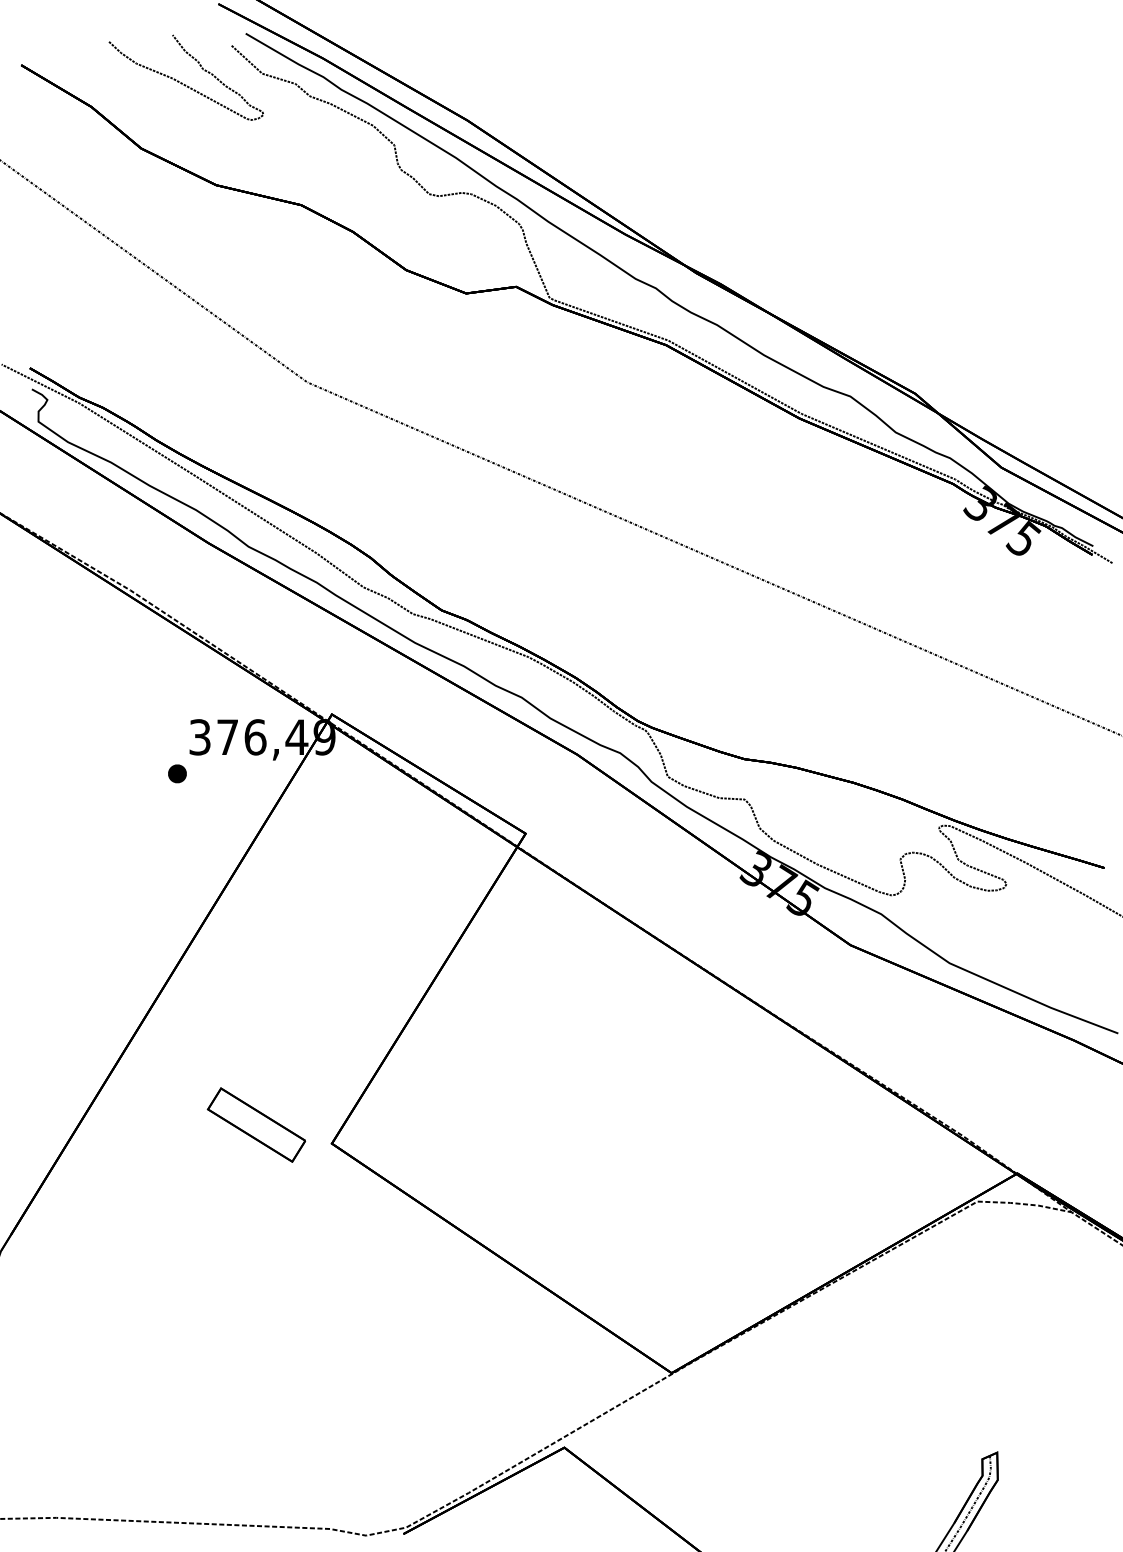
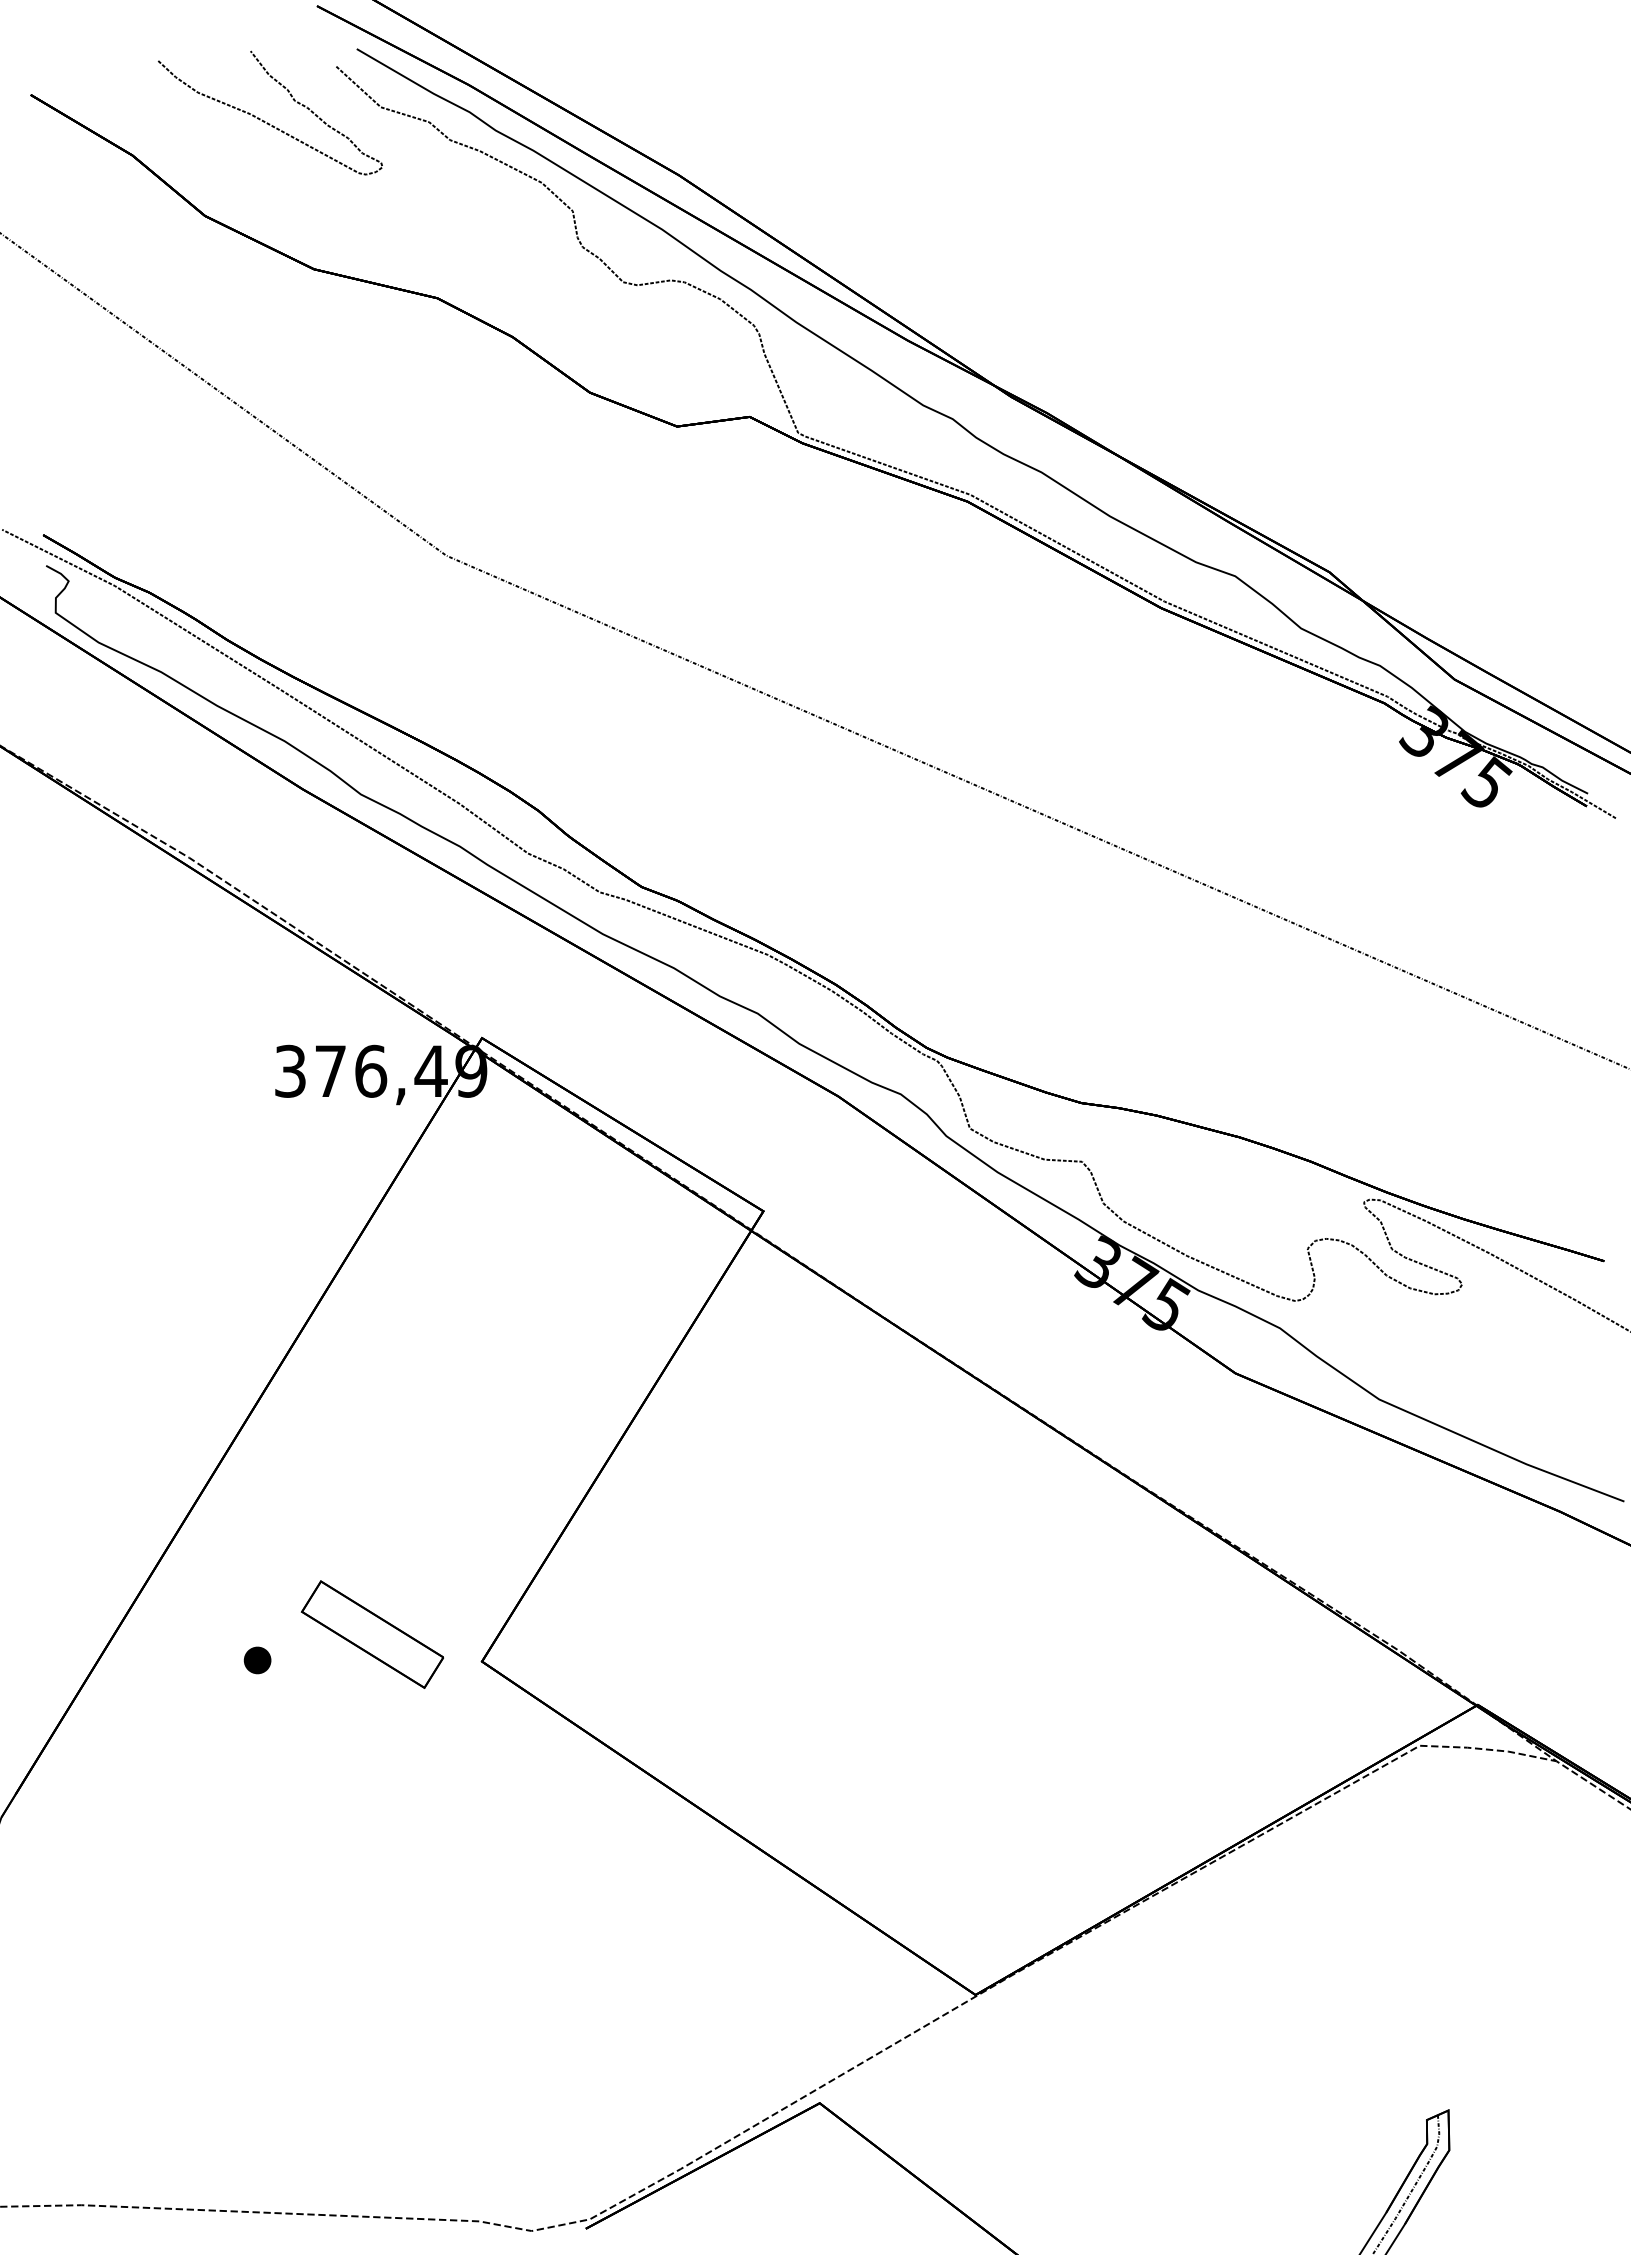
part: (177, 773) -> (257, 1659), moved

